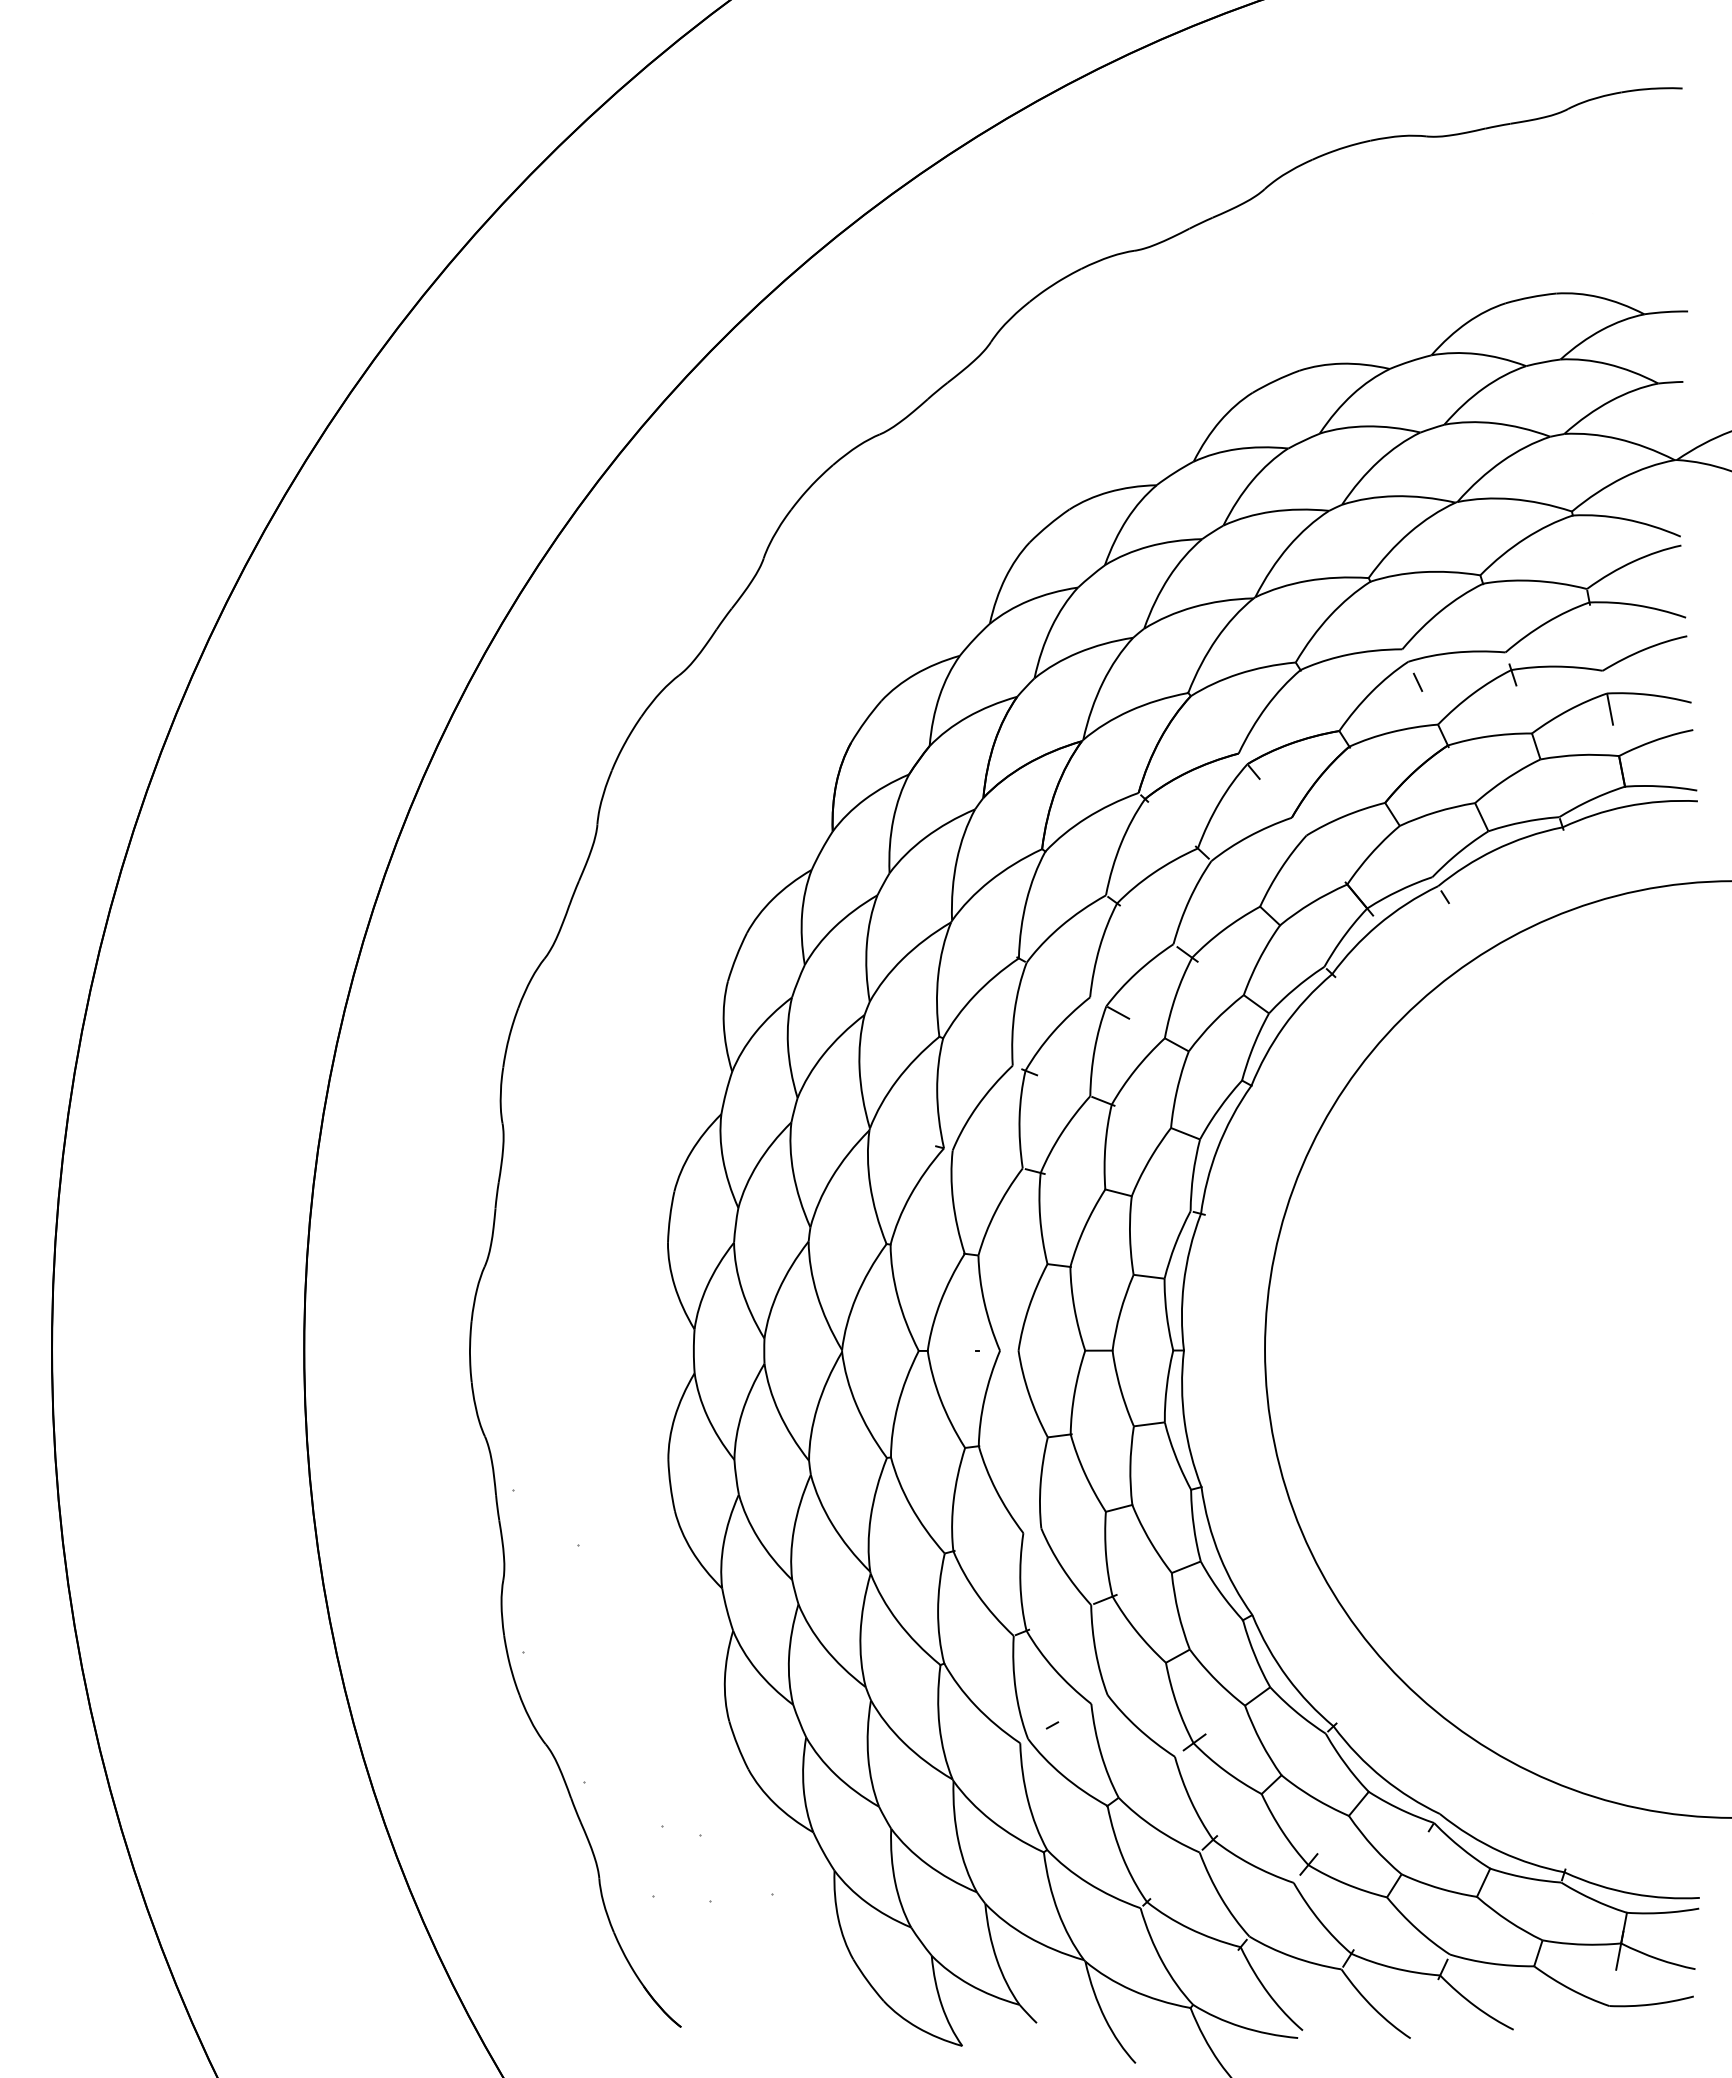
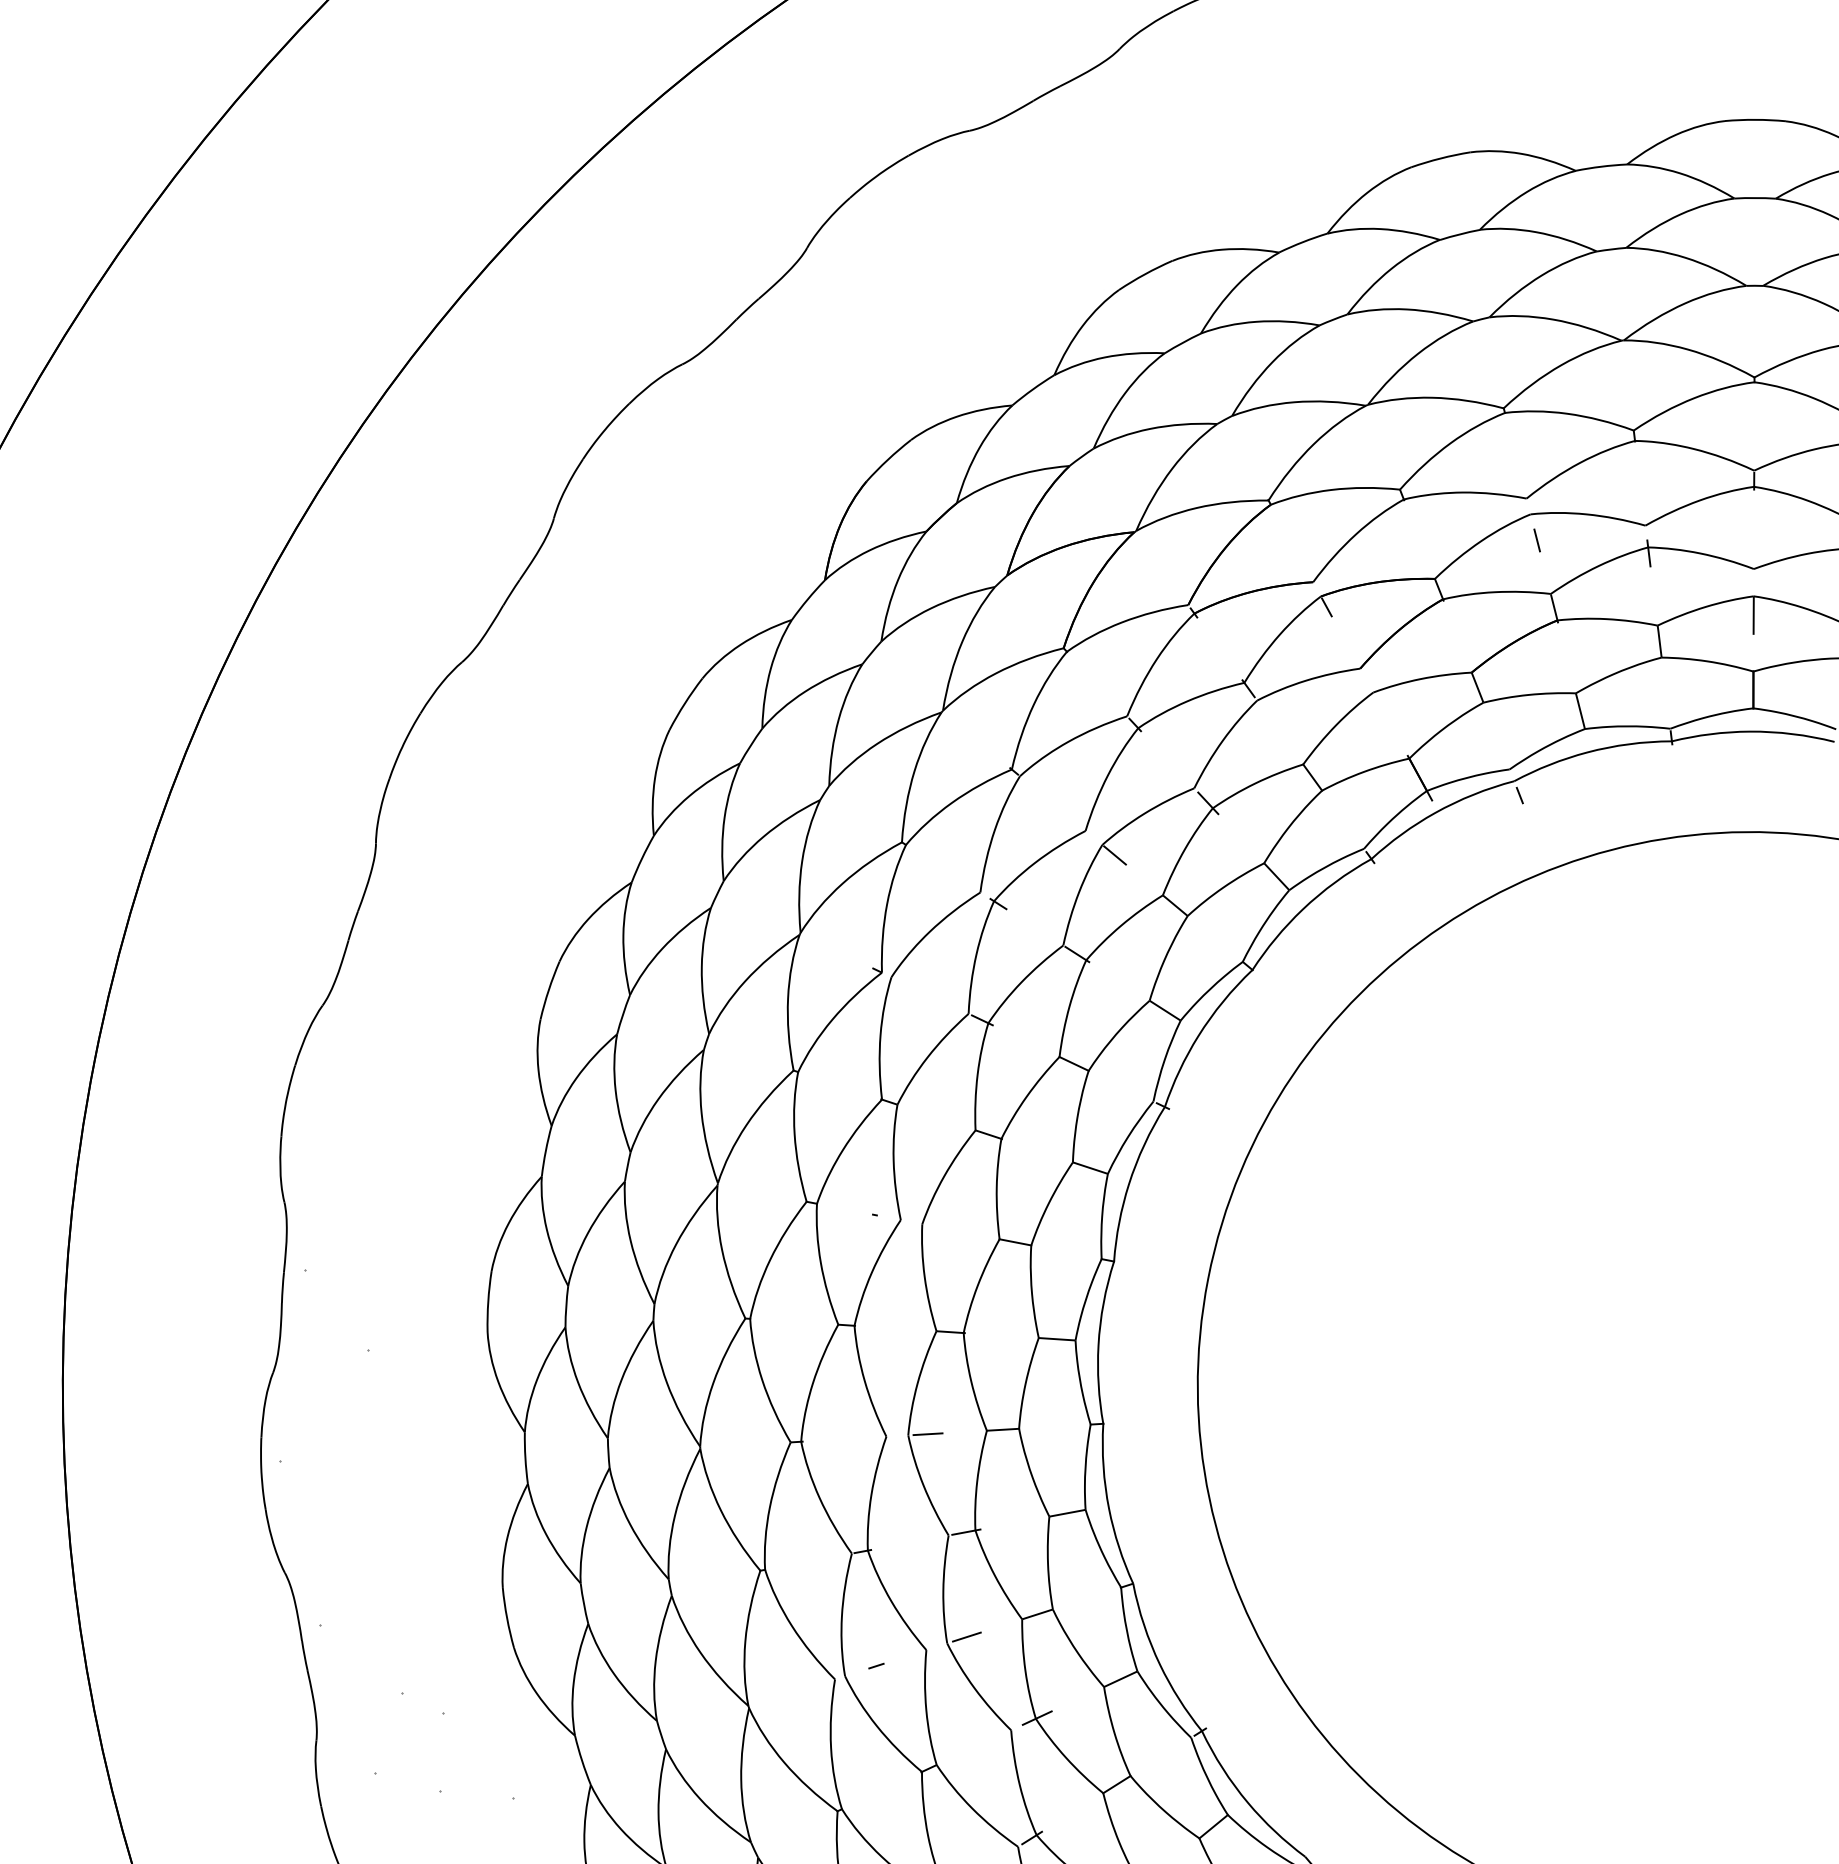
line: (1057, 1524) -> (927, 1434), added
line: (1122, 1686) -> (966, 1636), added

